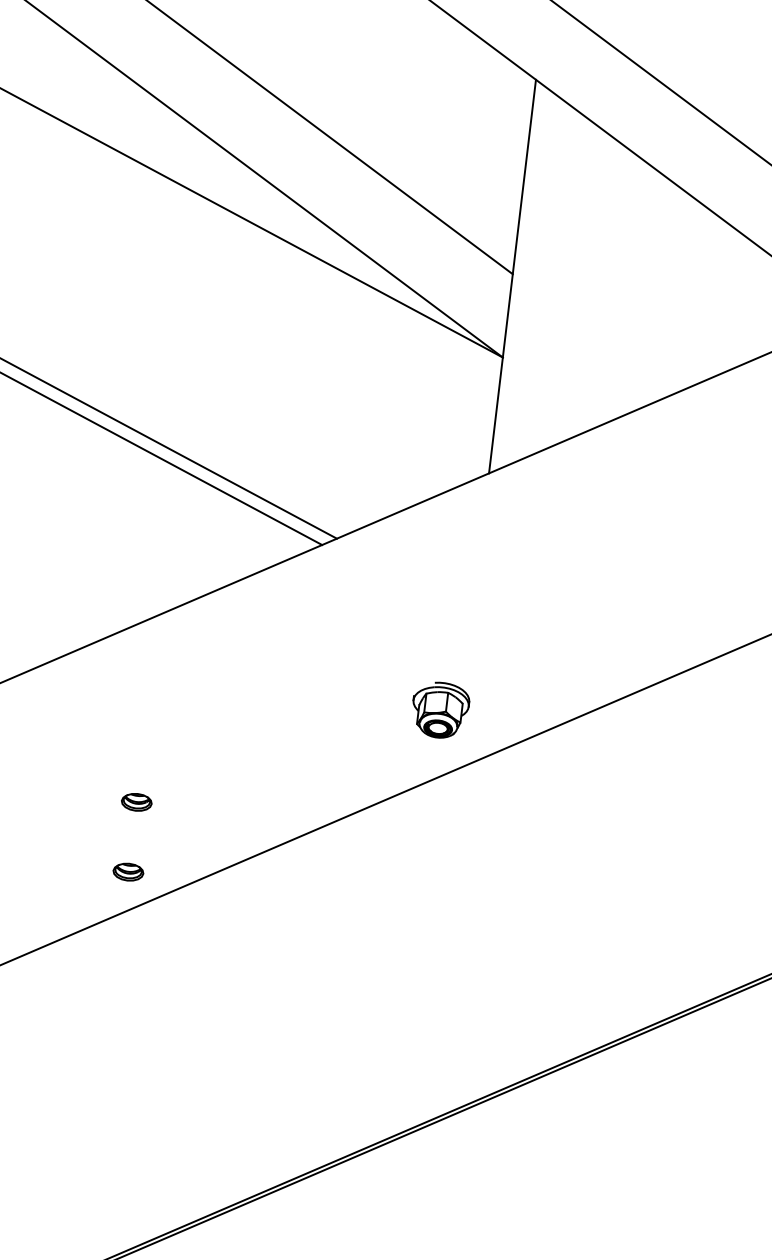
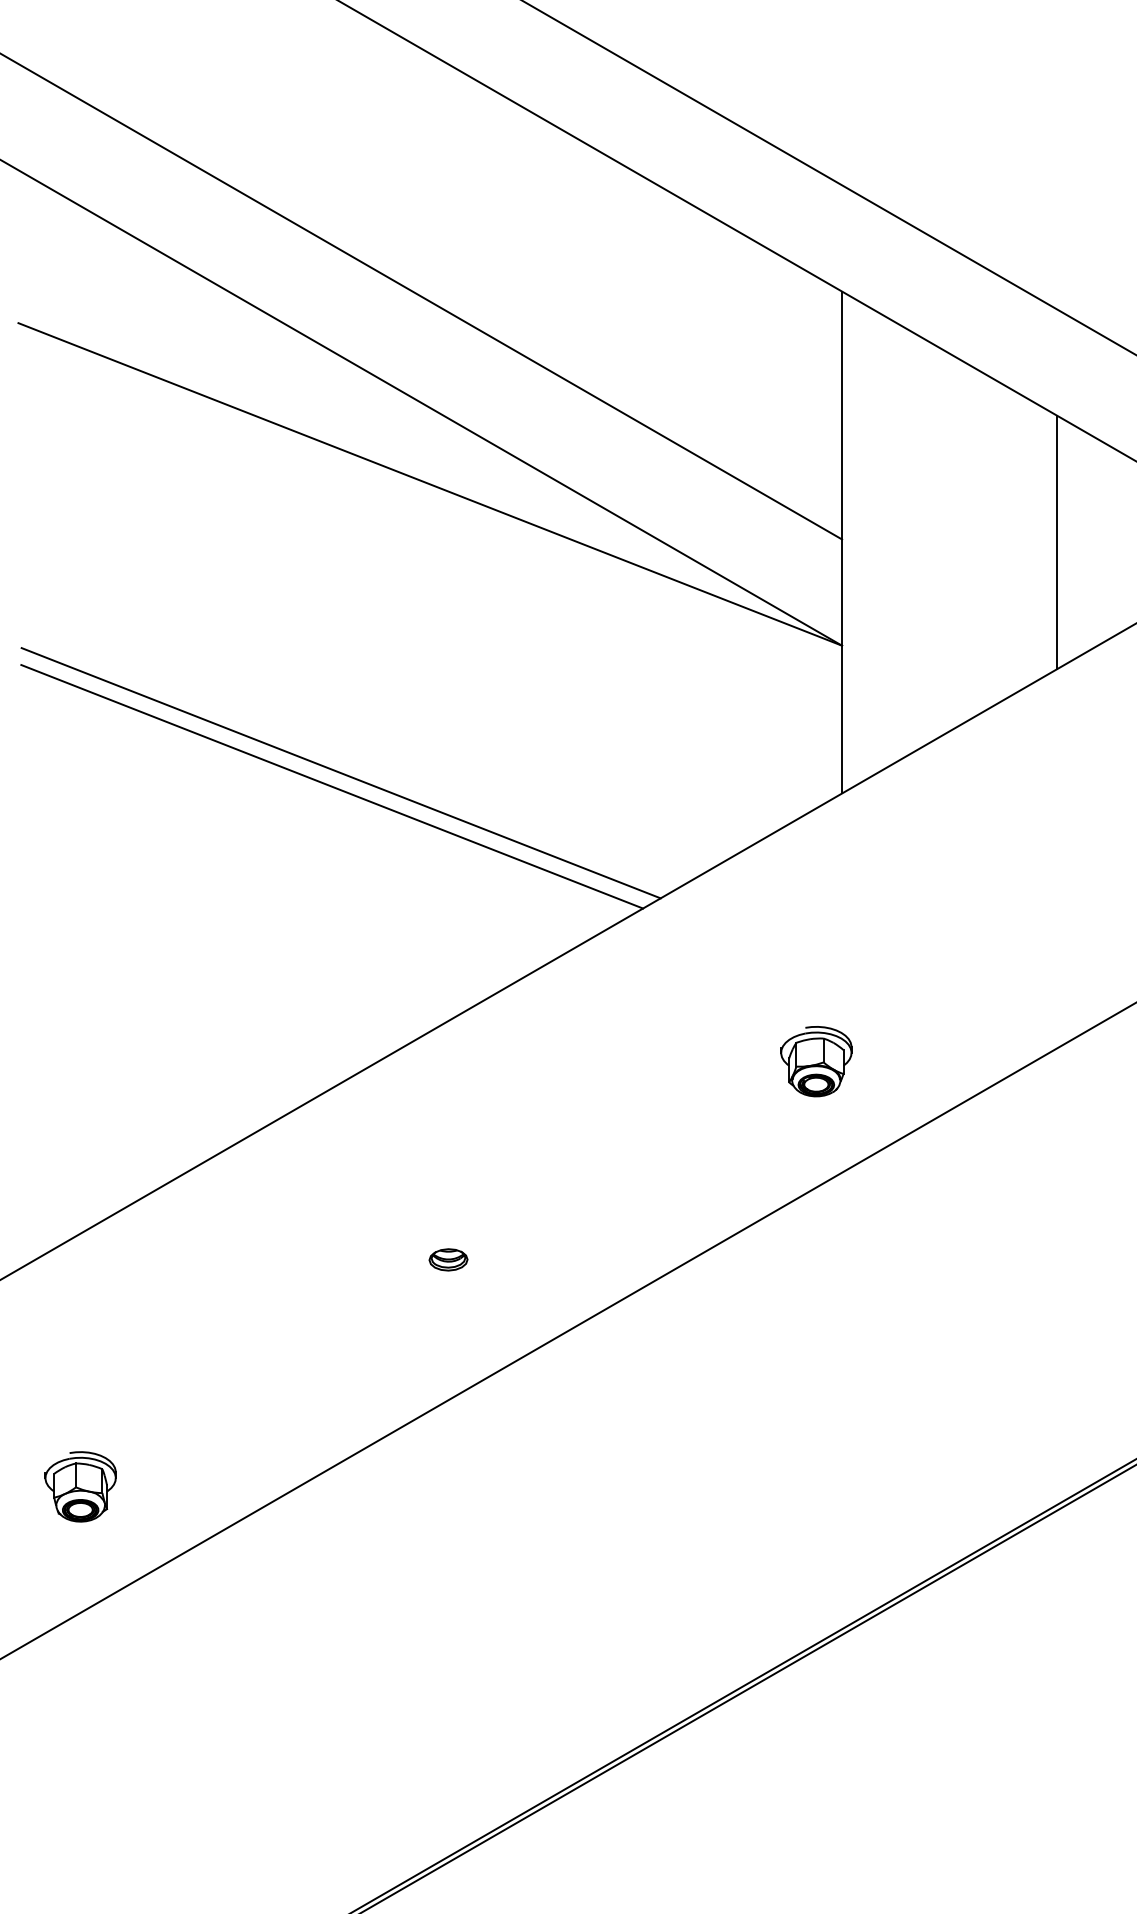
line: (680, 296) -> (1056, 542), added
part: (440, 710) -> (816, 1061), moved
part: (128, 871) -> (448, 1348), removed

